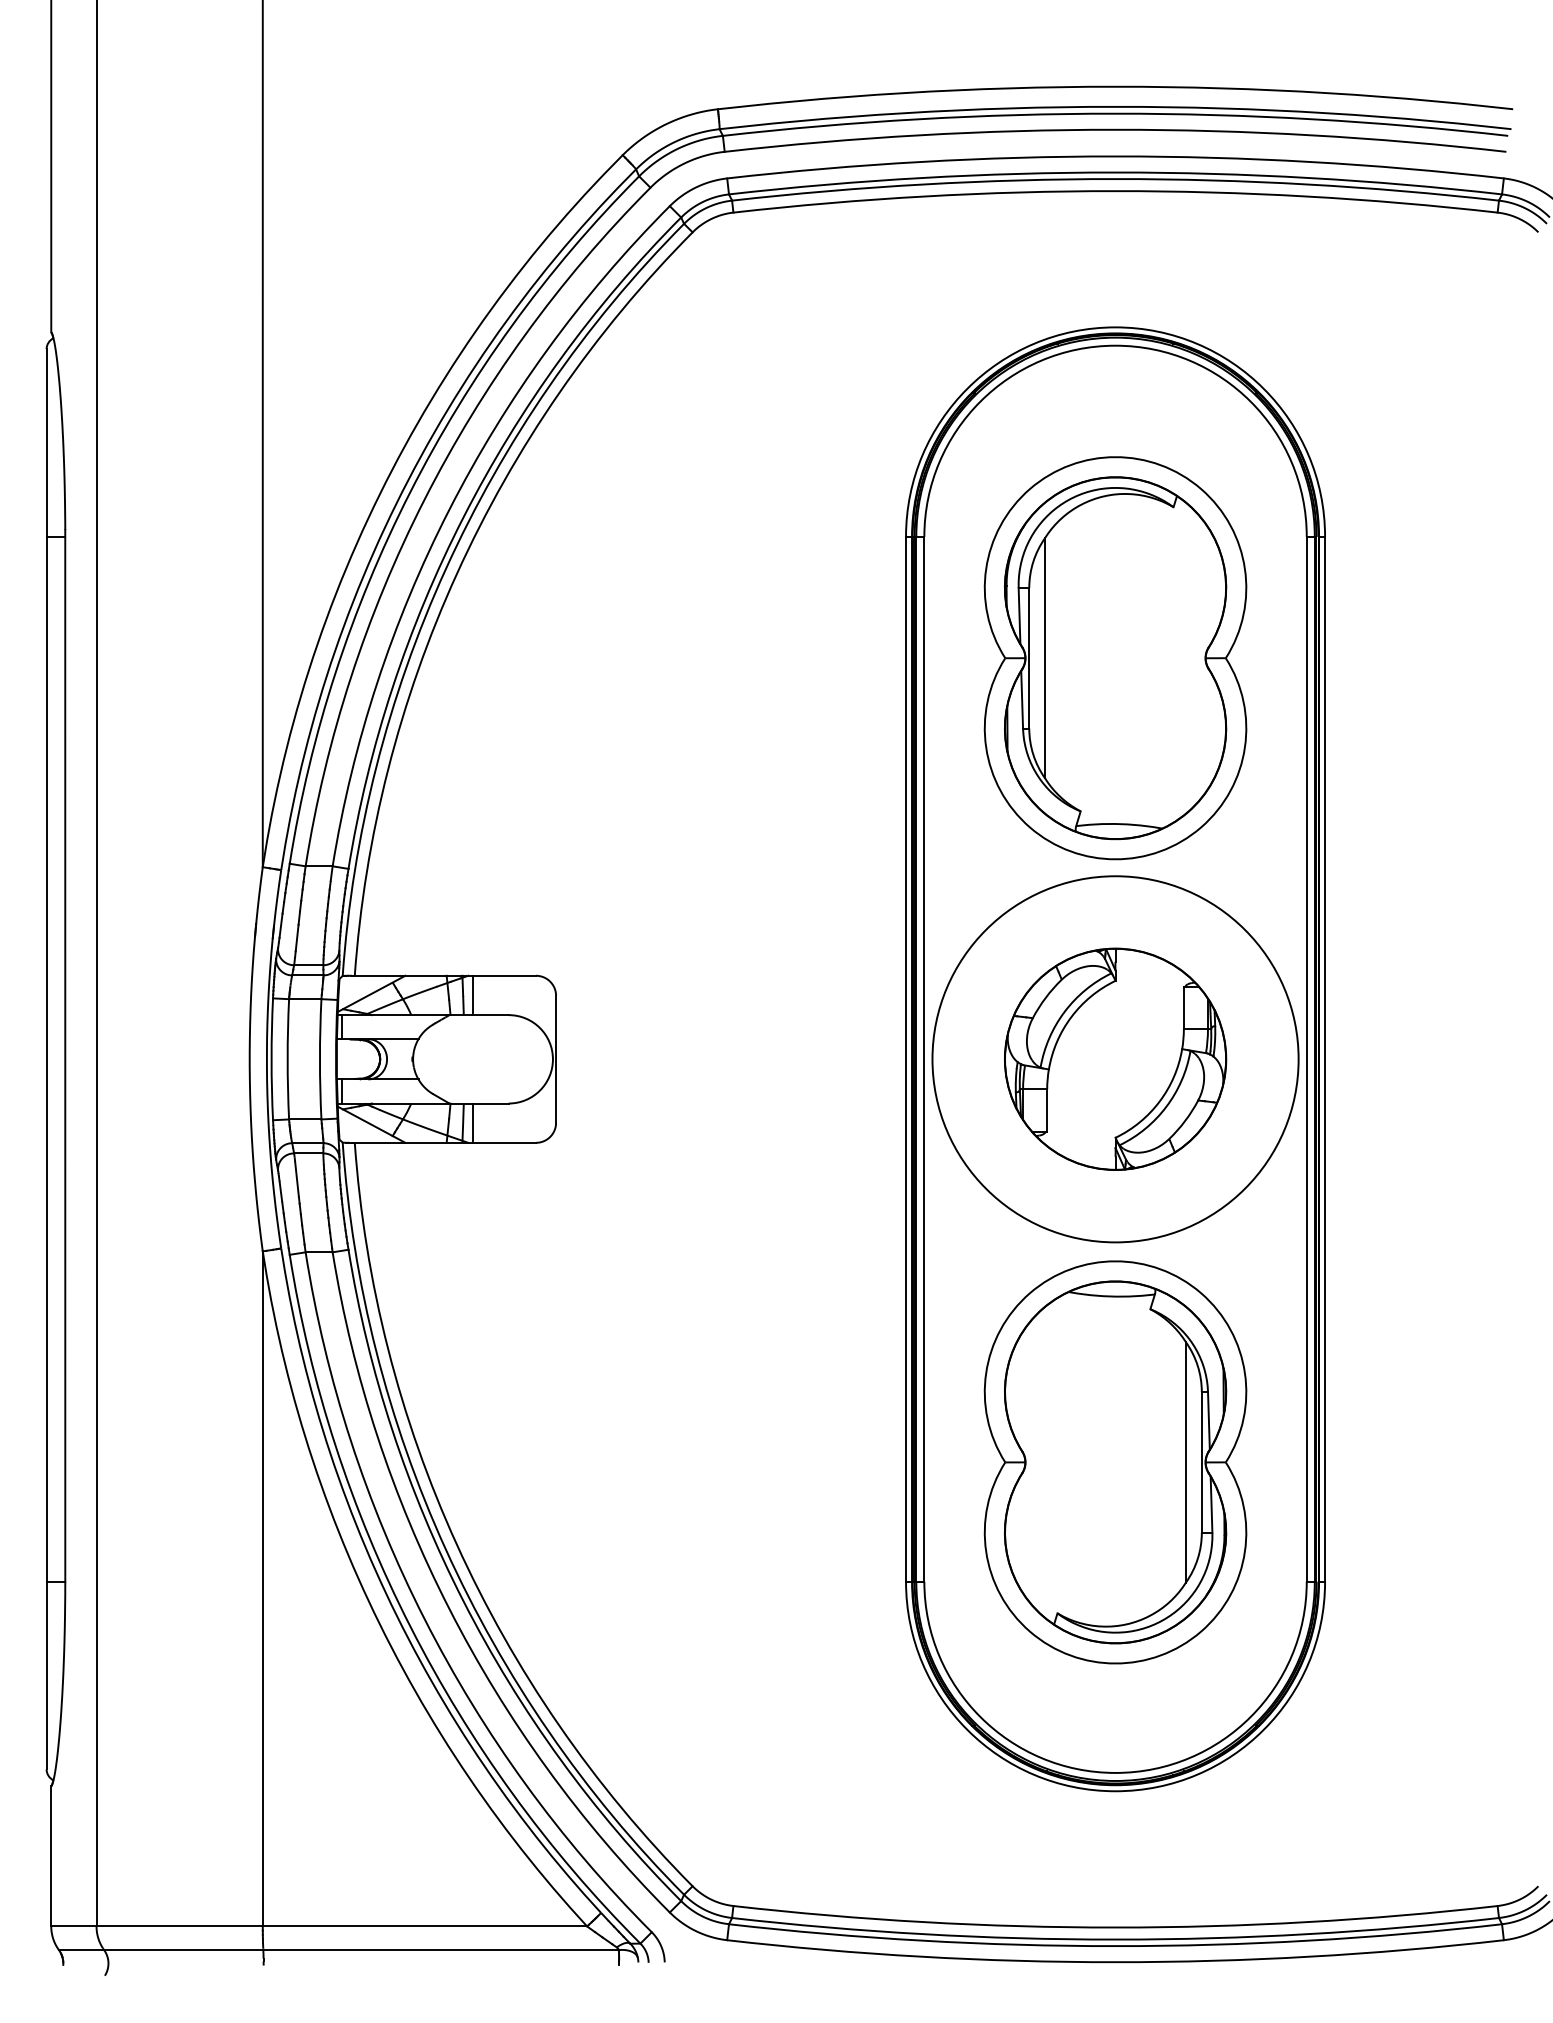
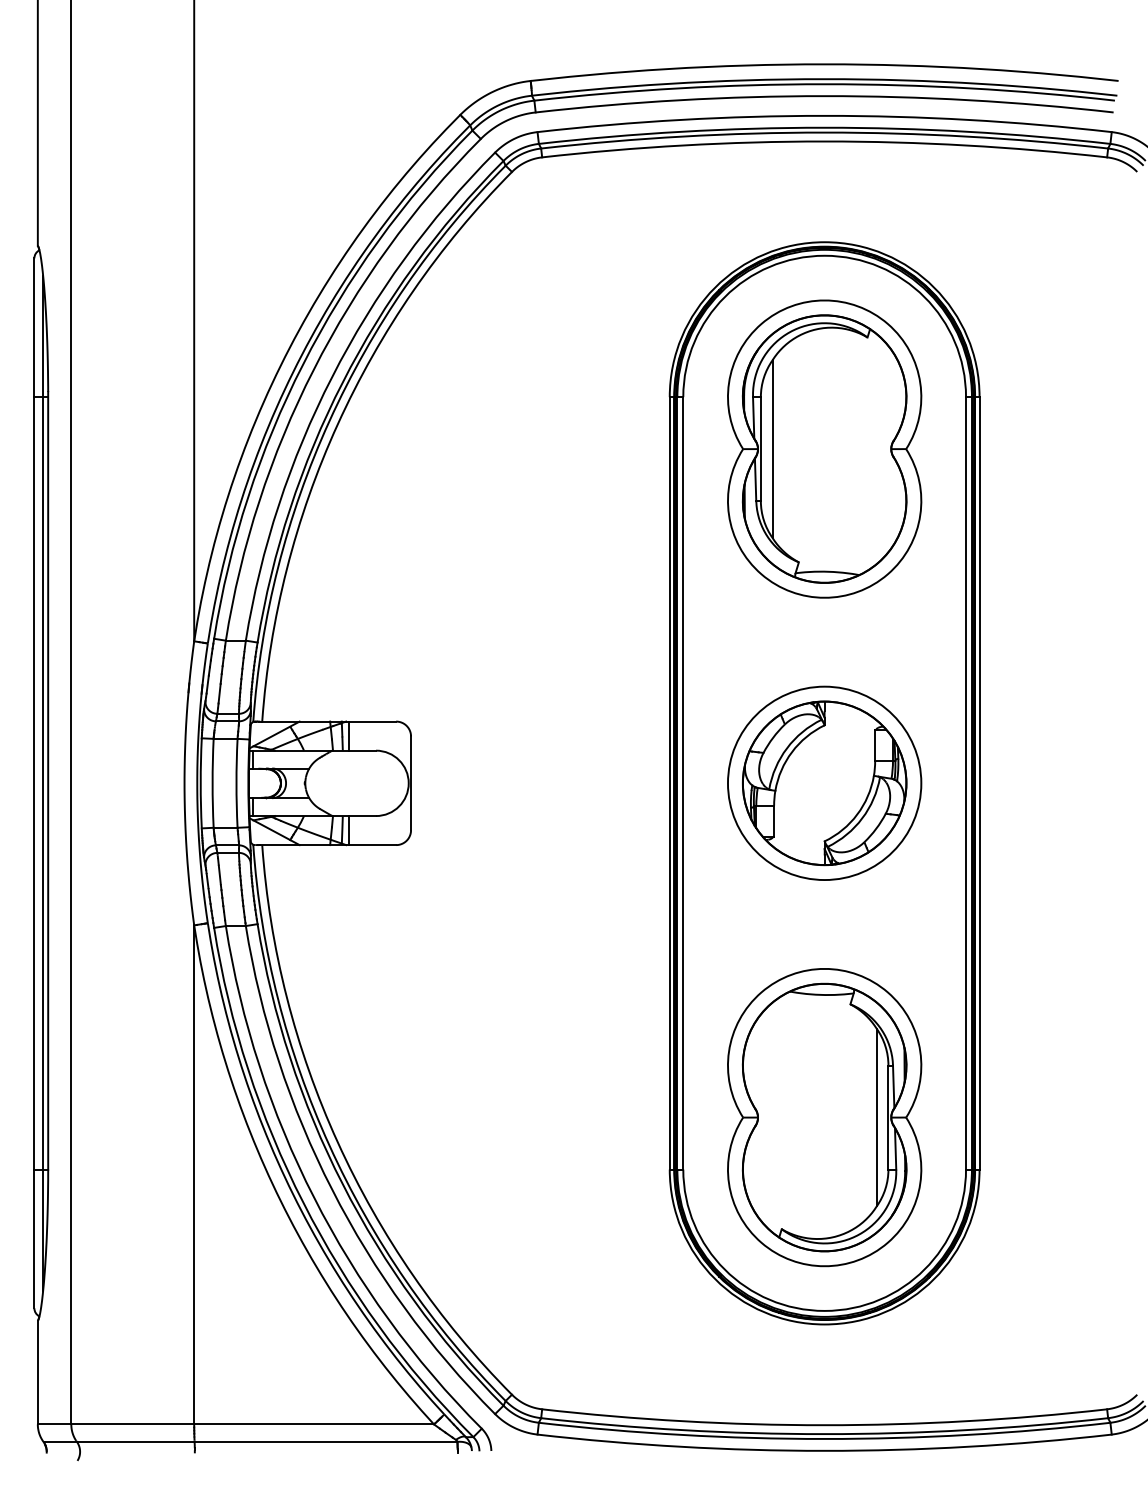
part: (1115, 658) -> (824, 449), moved
line: (58, 1058) -> (43, 782), added
circle: (1115, 1059) -> (824, 783), size x0.71
part: (1115, 1462) -> (824, 1117), moved

